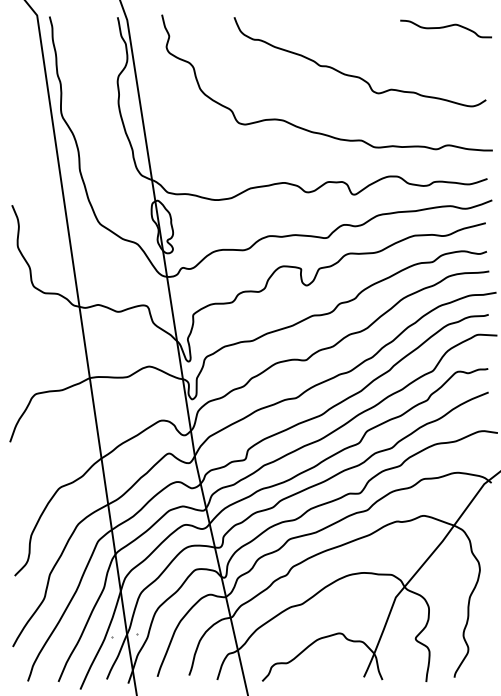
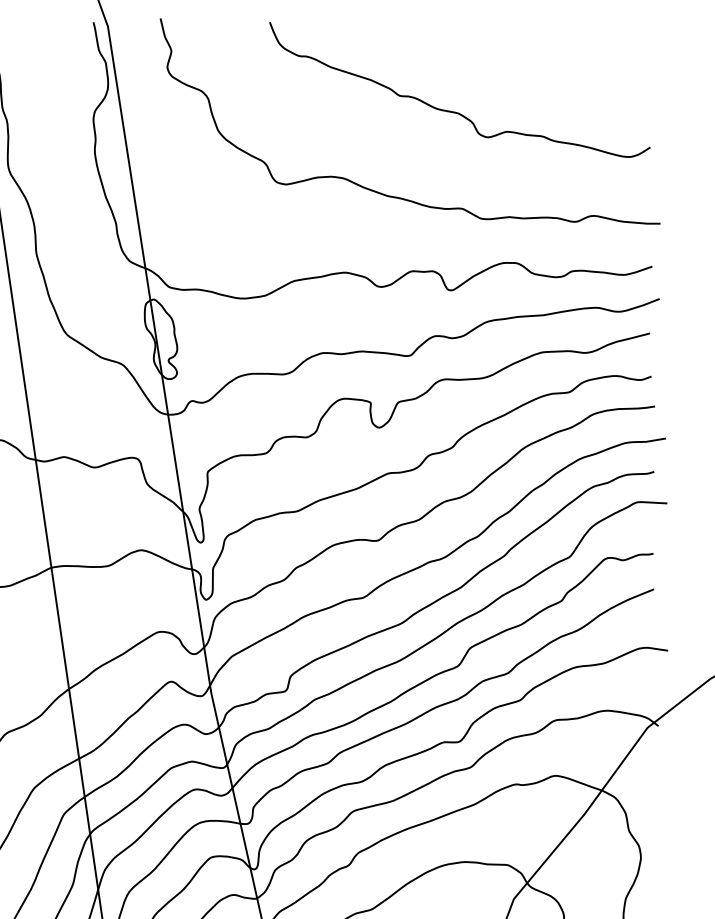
curve: (445, 27) -> (588, 37), removed

